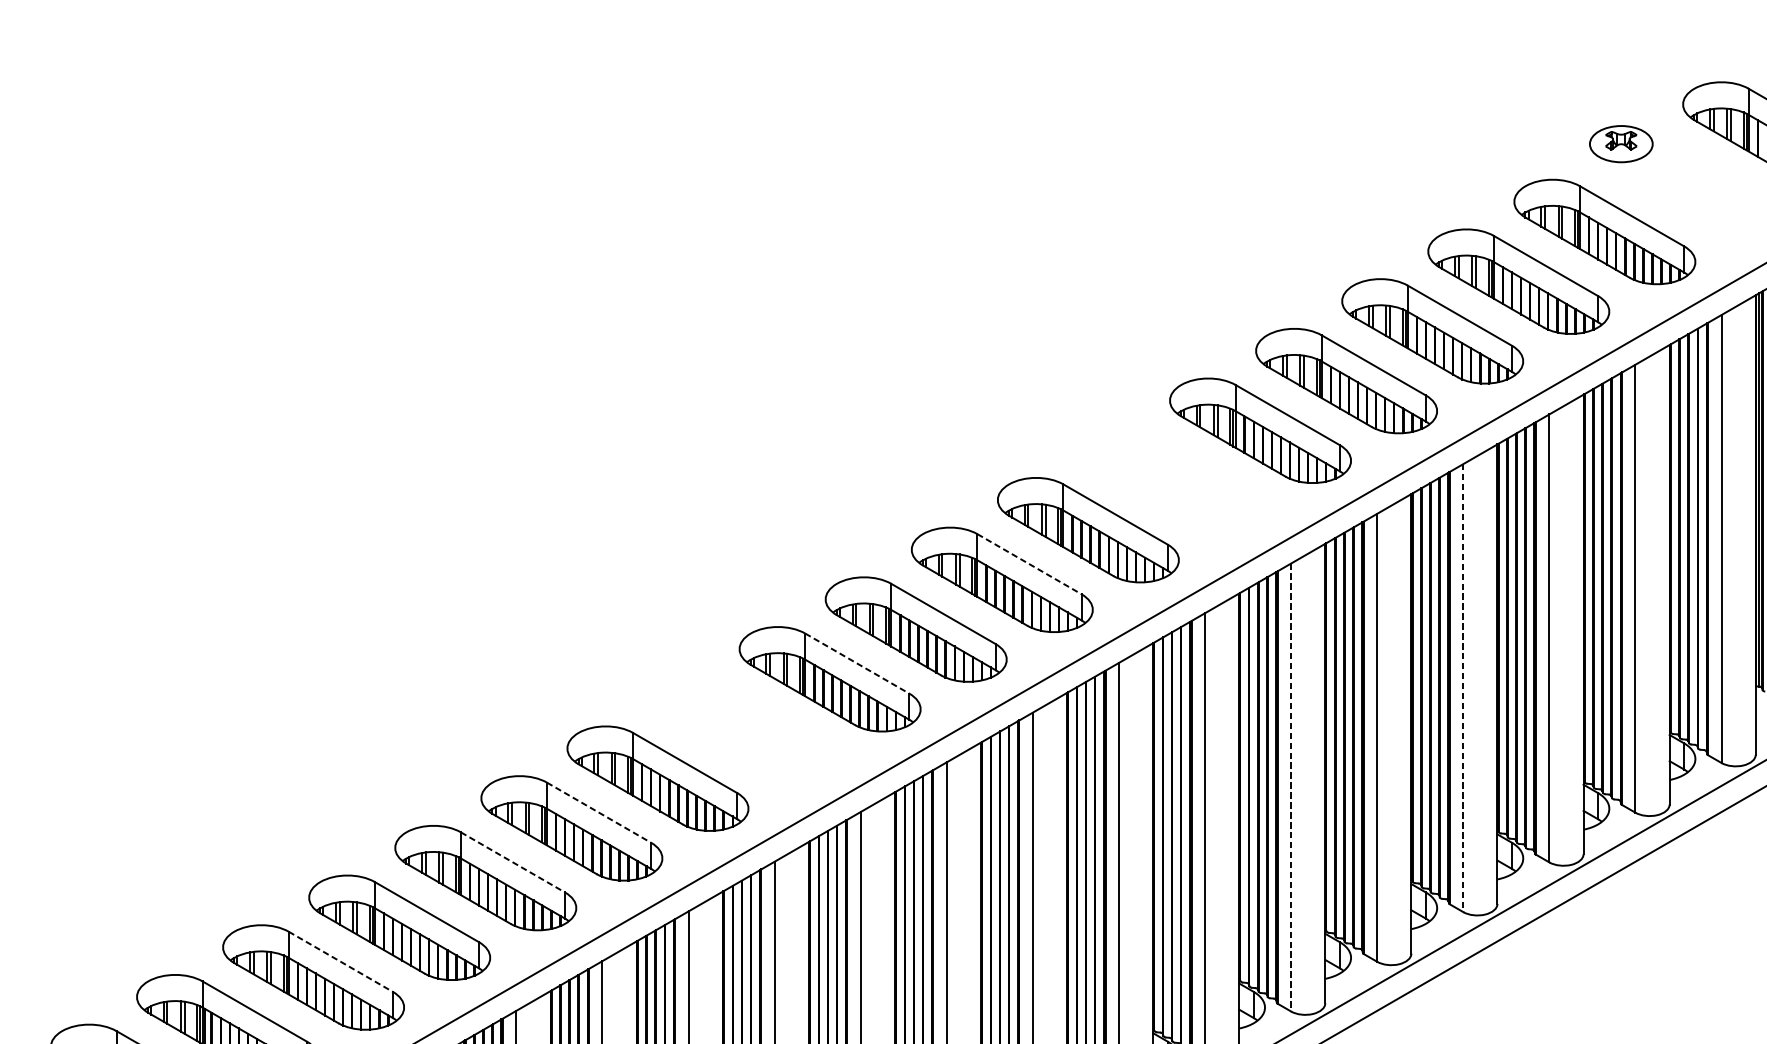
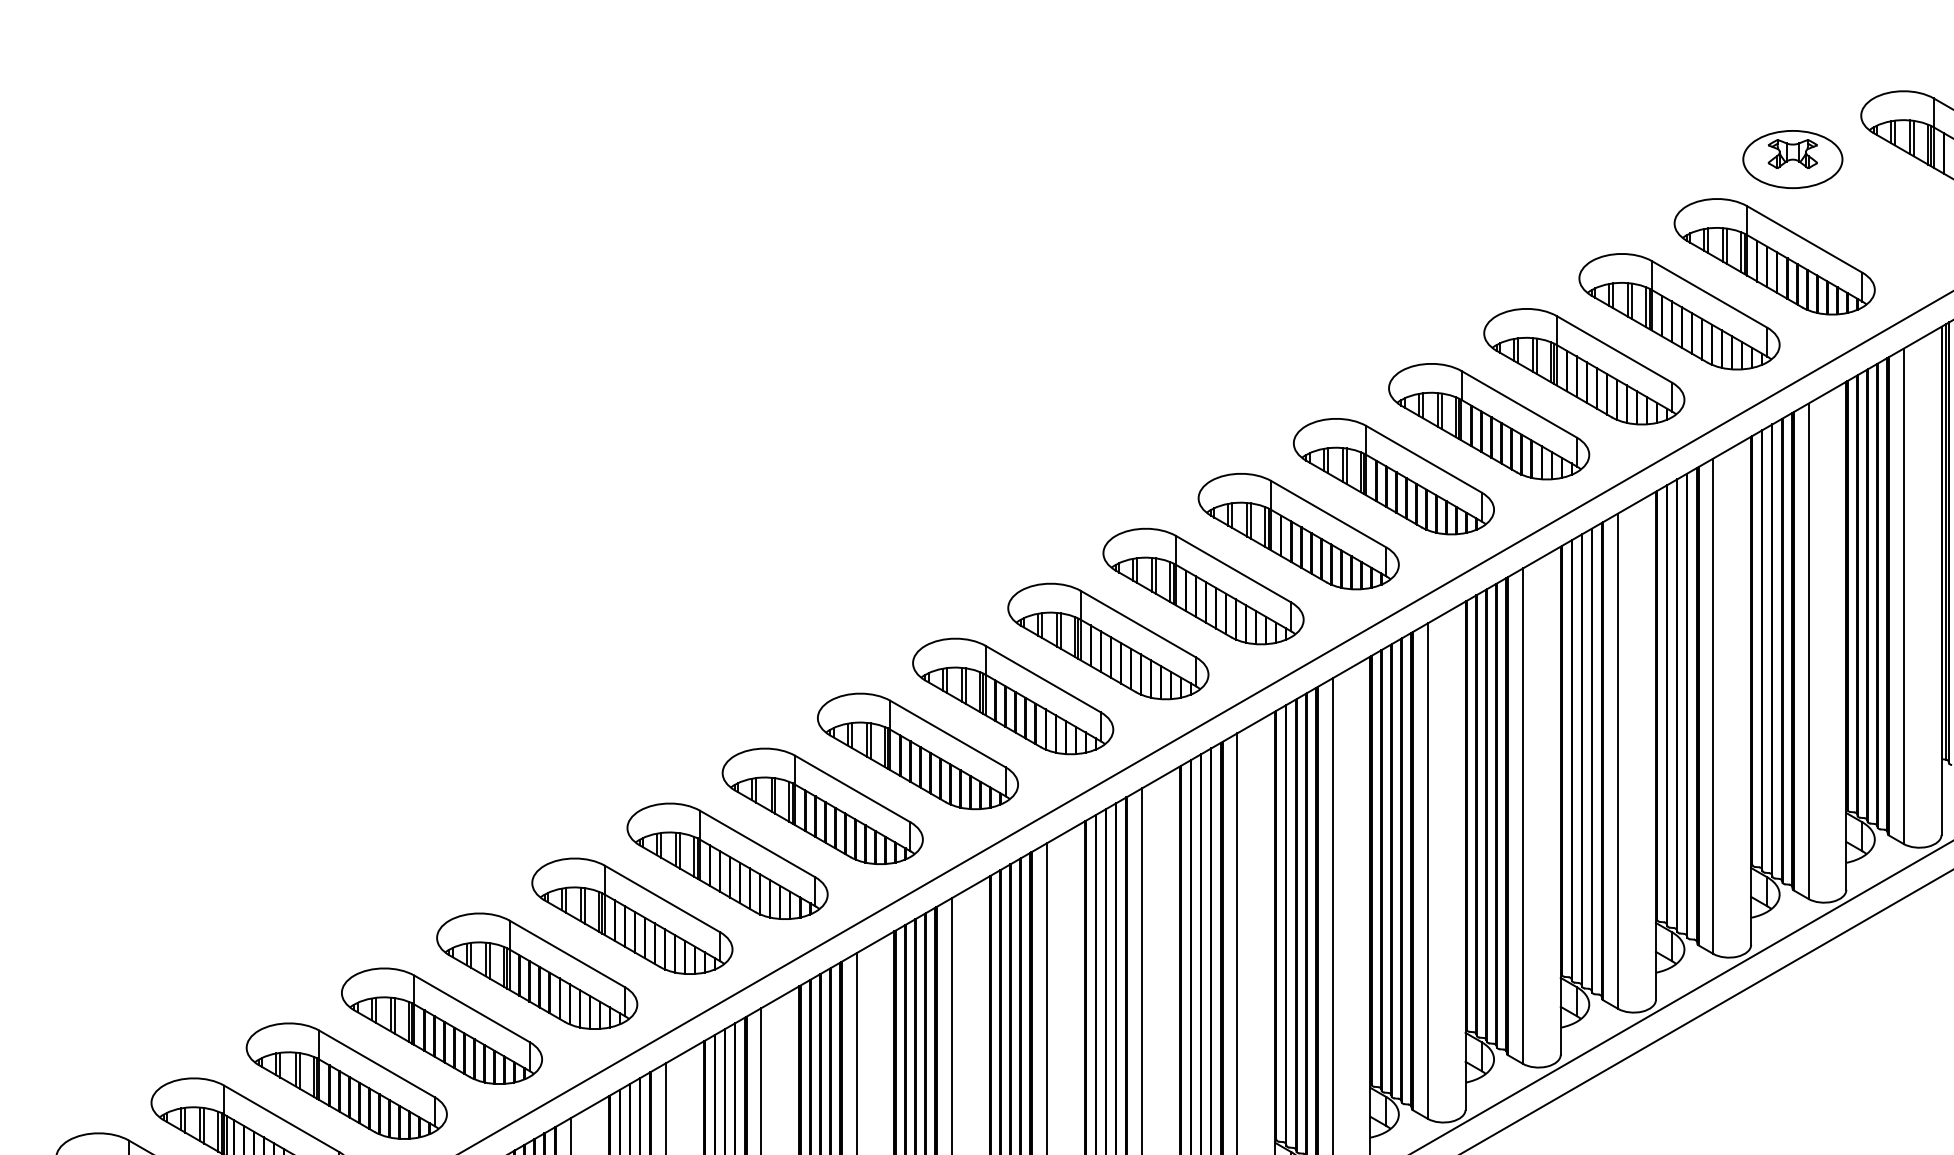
part: (1620, 144) -> (1792, 159), size x1.43
part: (1174, 480) -> (1298, 531), added
line: (1029, 564) -> (1138, 624), dashed -> solid
line: (857, 663) -> (948, 734), dashed -> solid
line: (1463, 688) -> (1618, 761), dashed -> solid
part: (743, 728) -> (822, 805), added
line: (1290, 787) -> (1427, 871), dashed -> solid
line: (599, 812) -> (662, 898), dashed -> solid
line: (513, 862) -> (567, 953), dashed -> solid
line: (340, 961) -> (376, 1063), dashed -> solid

